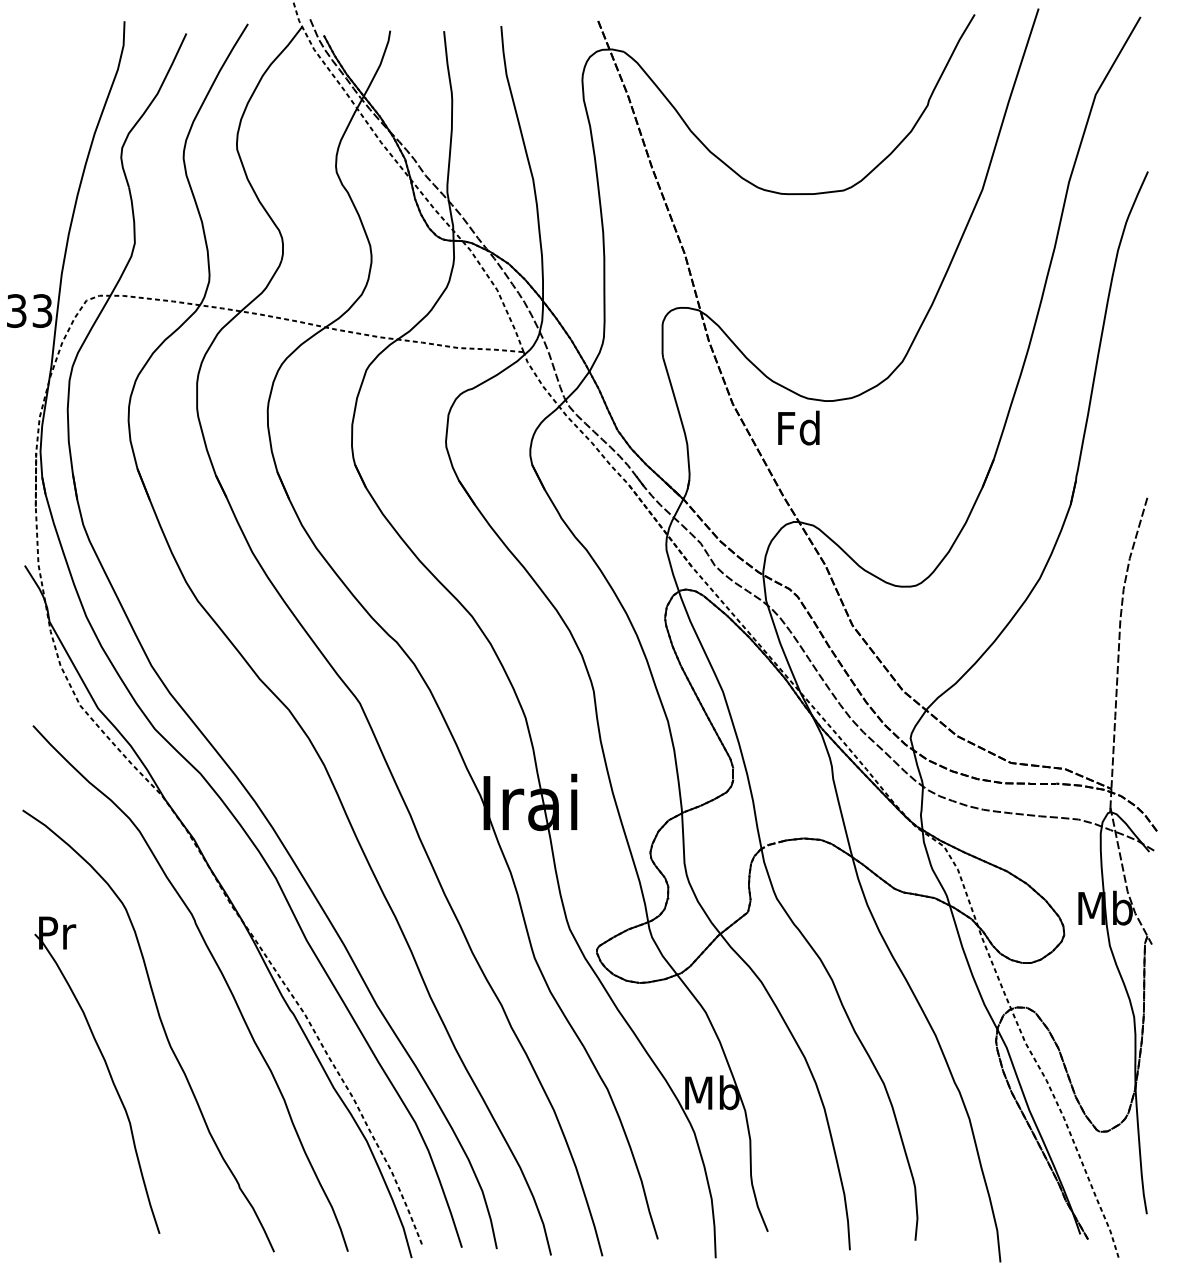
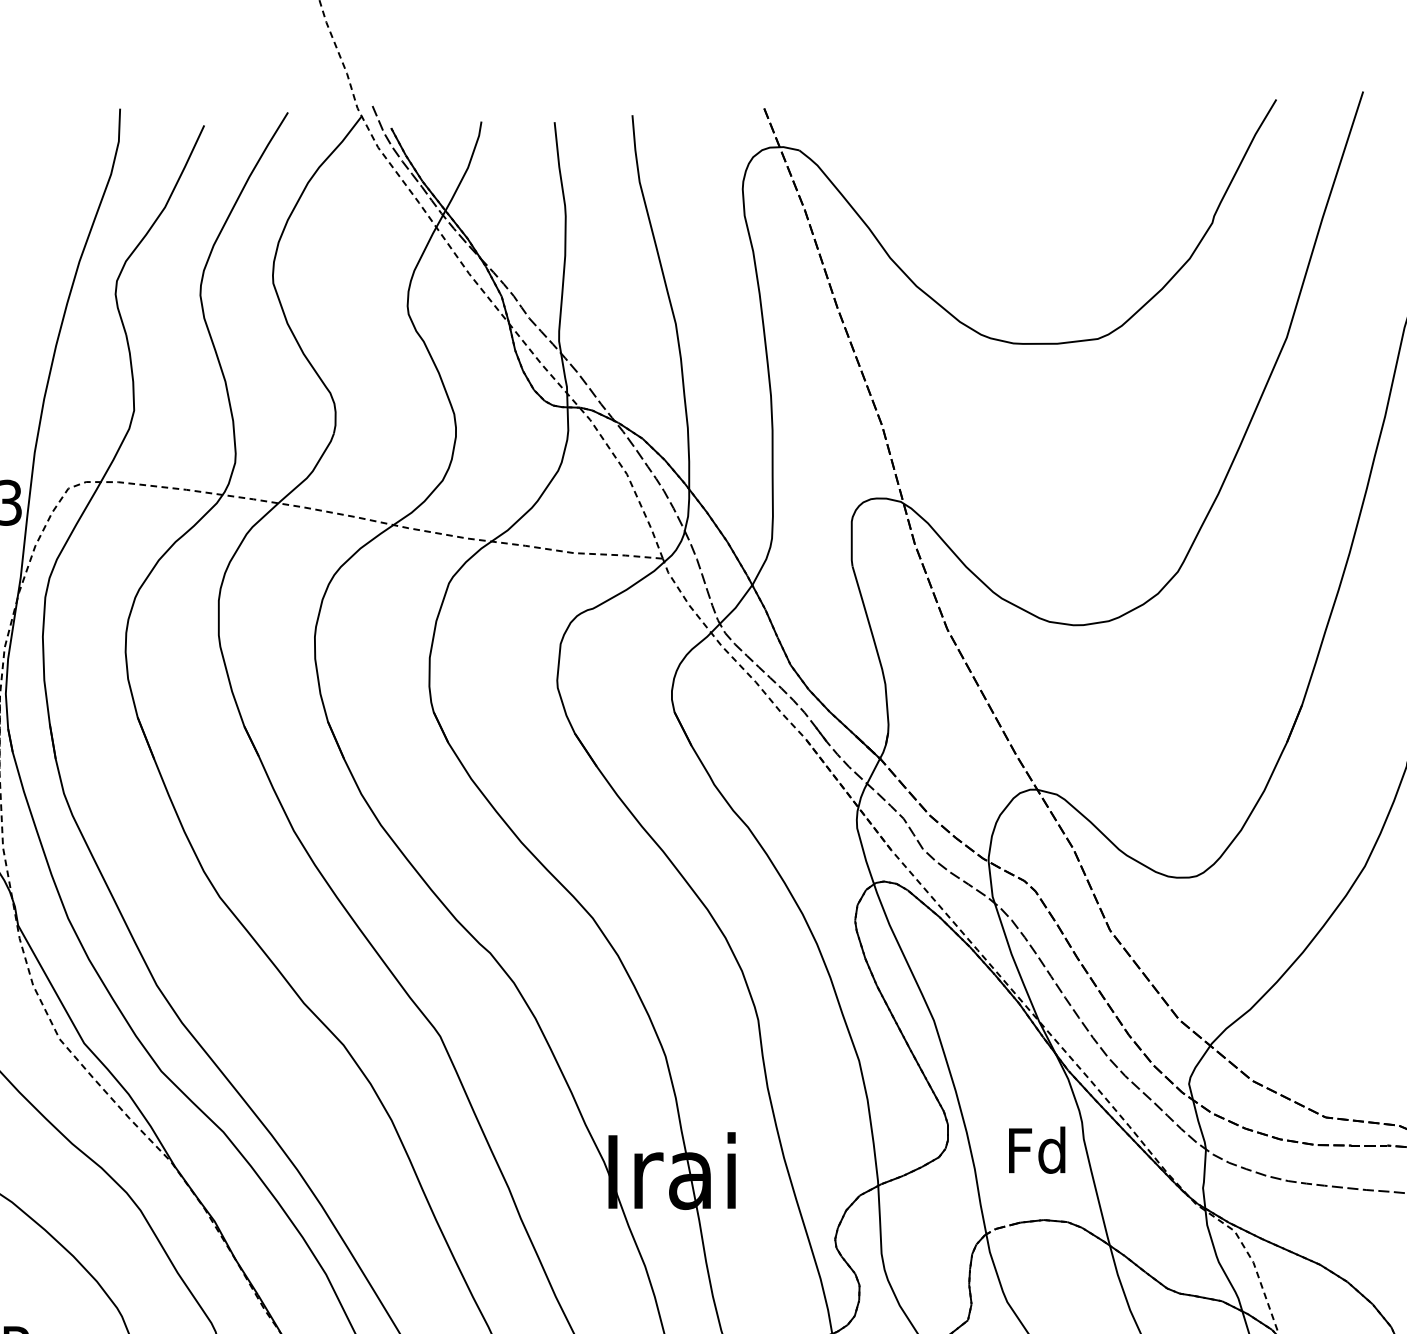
text: (798, 427) -> (1036, 1149), moved

